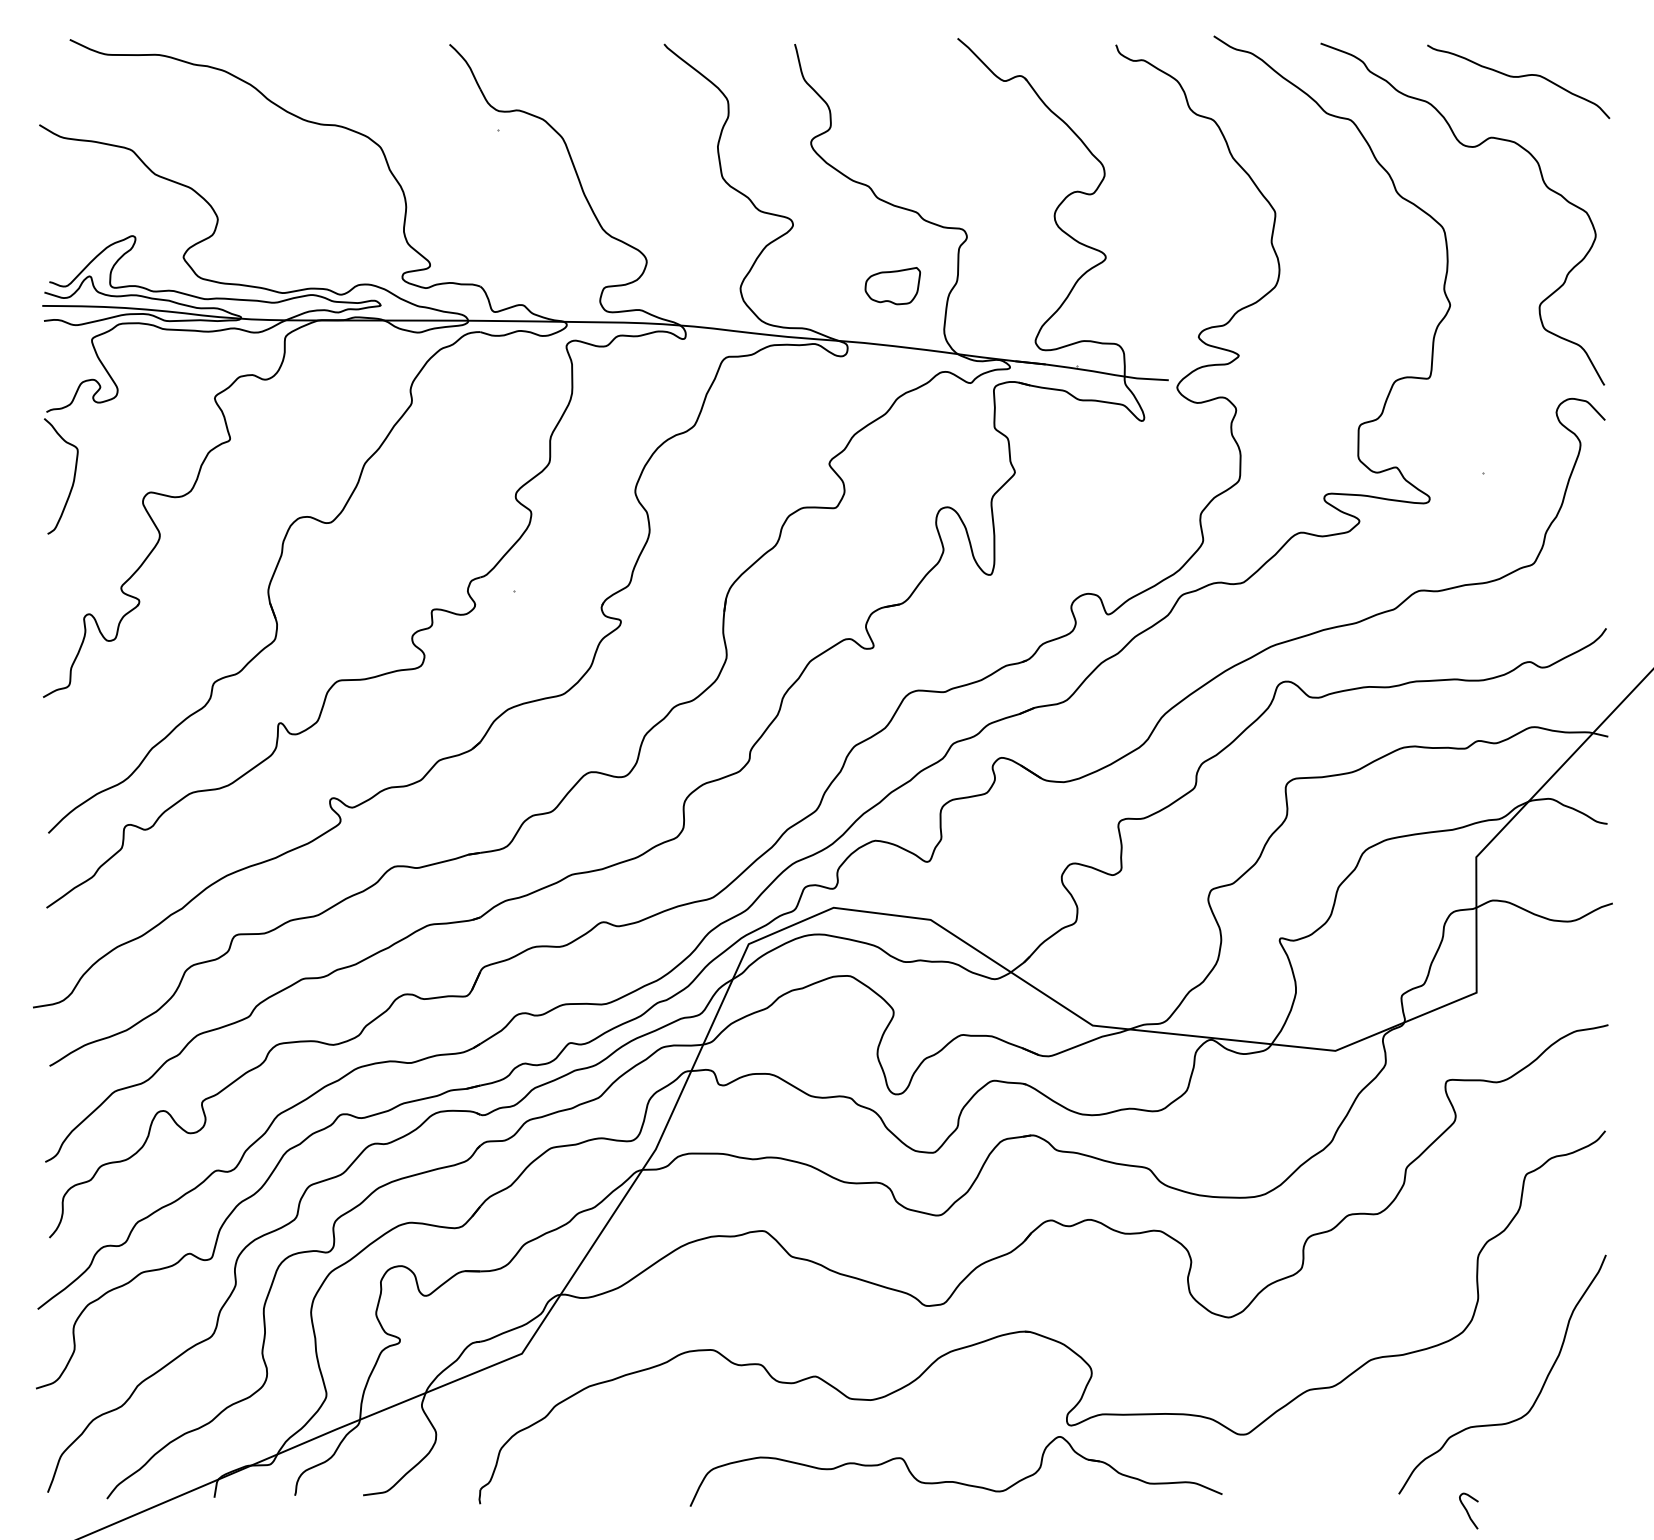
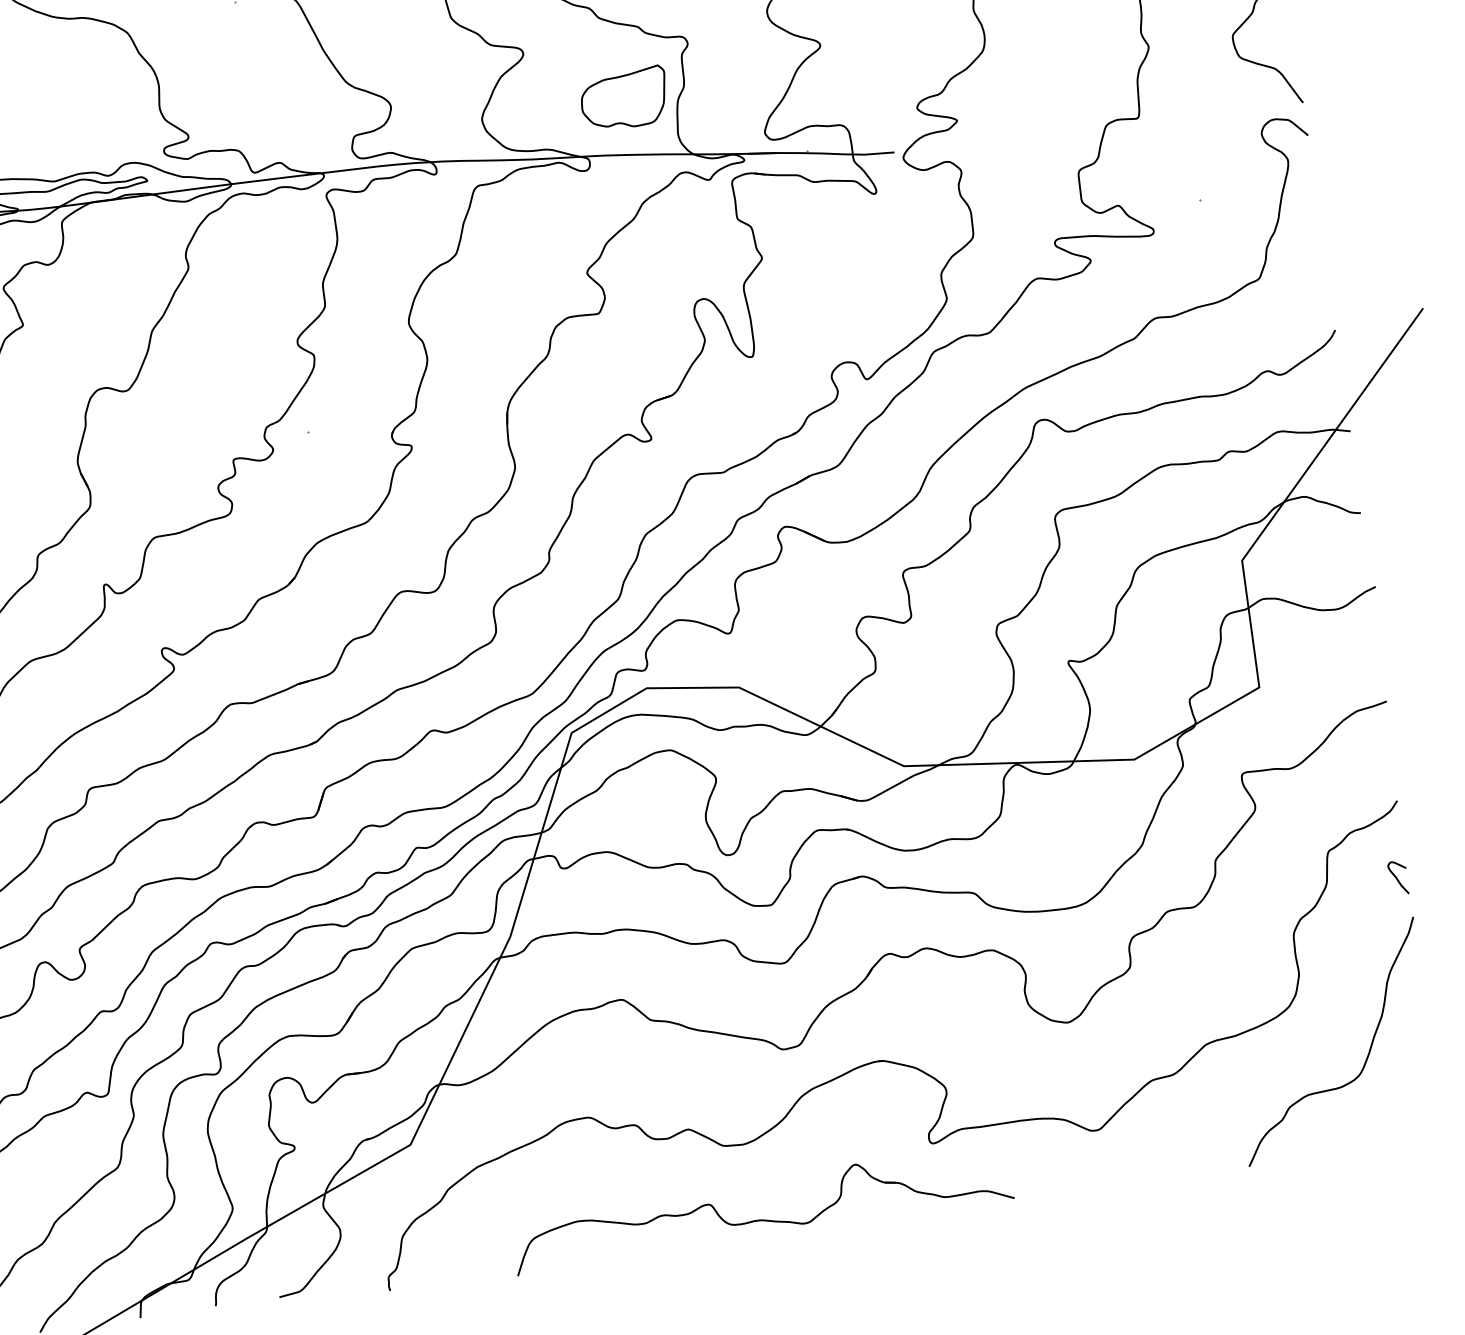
part: (892, 285) -> (624, 98), size x1.67
part: (955, 1481) -> (763, 1219), moved
curve: (1467, 1510) -> (1397, 877), moved

